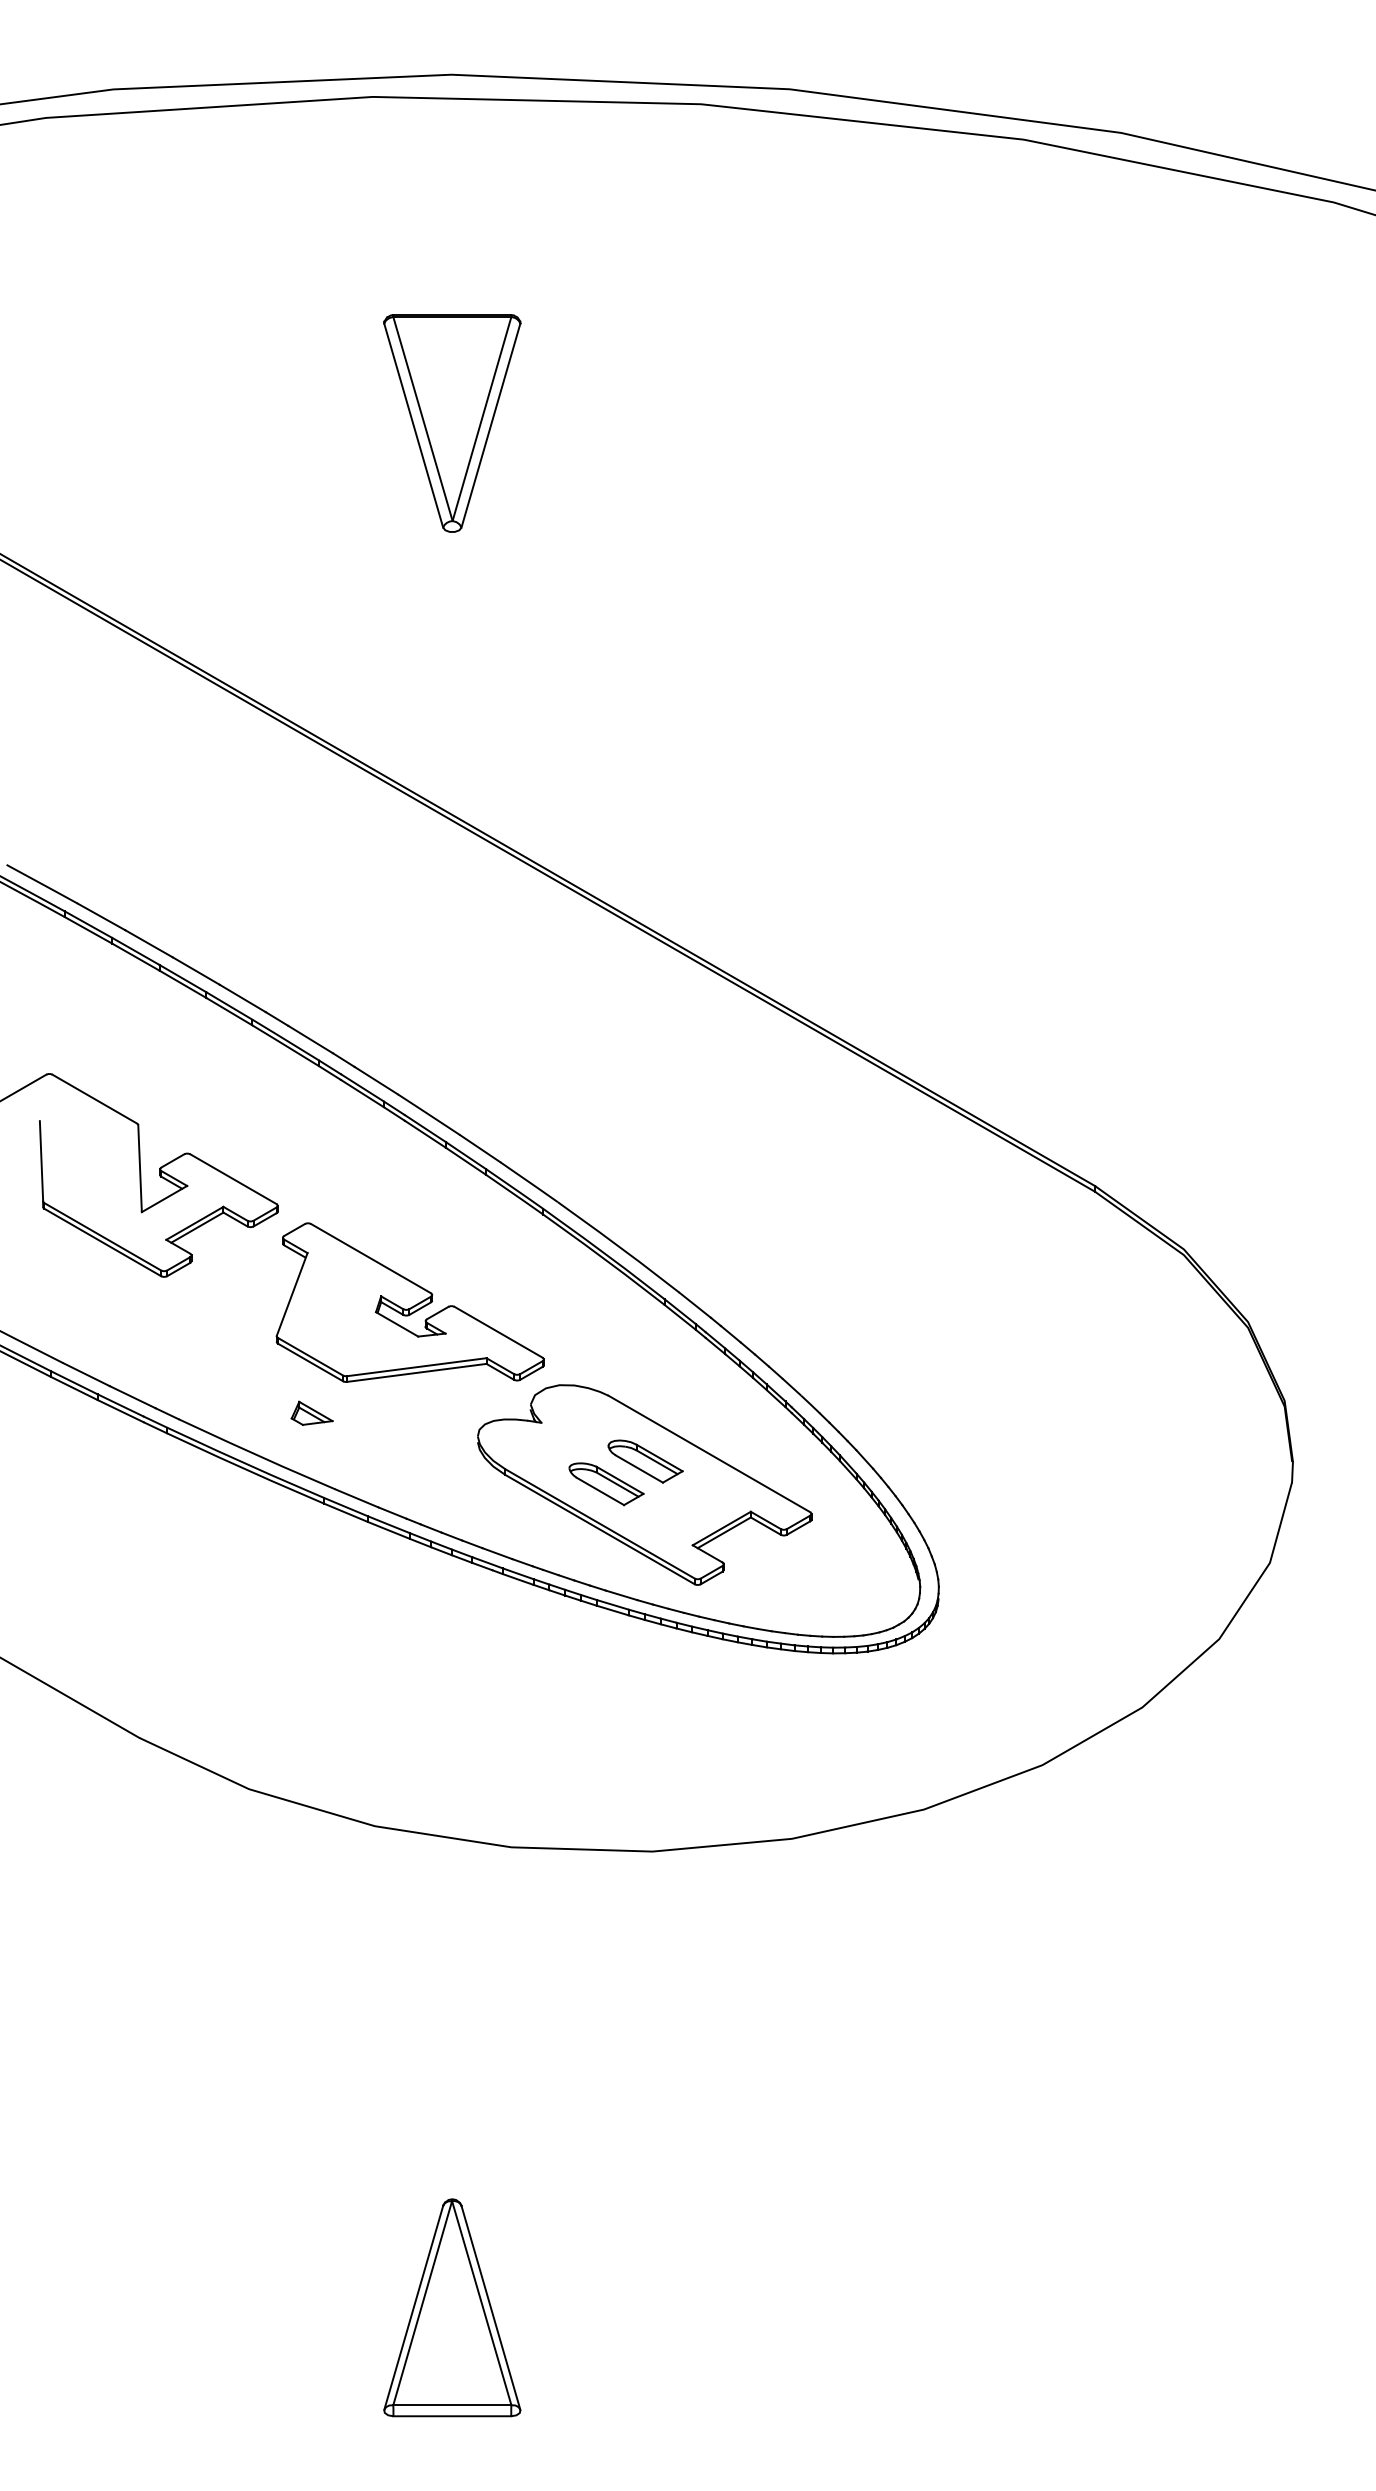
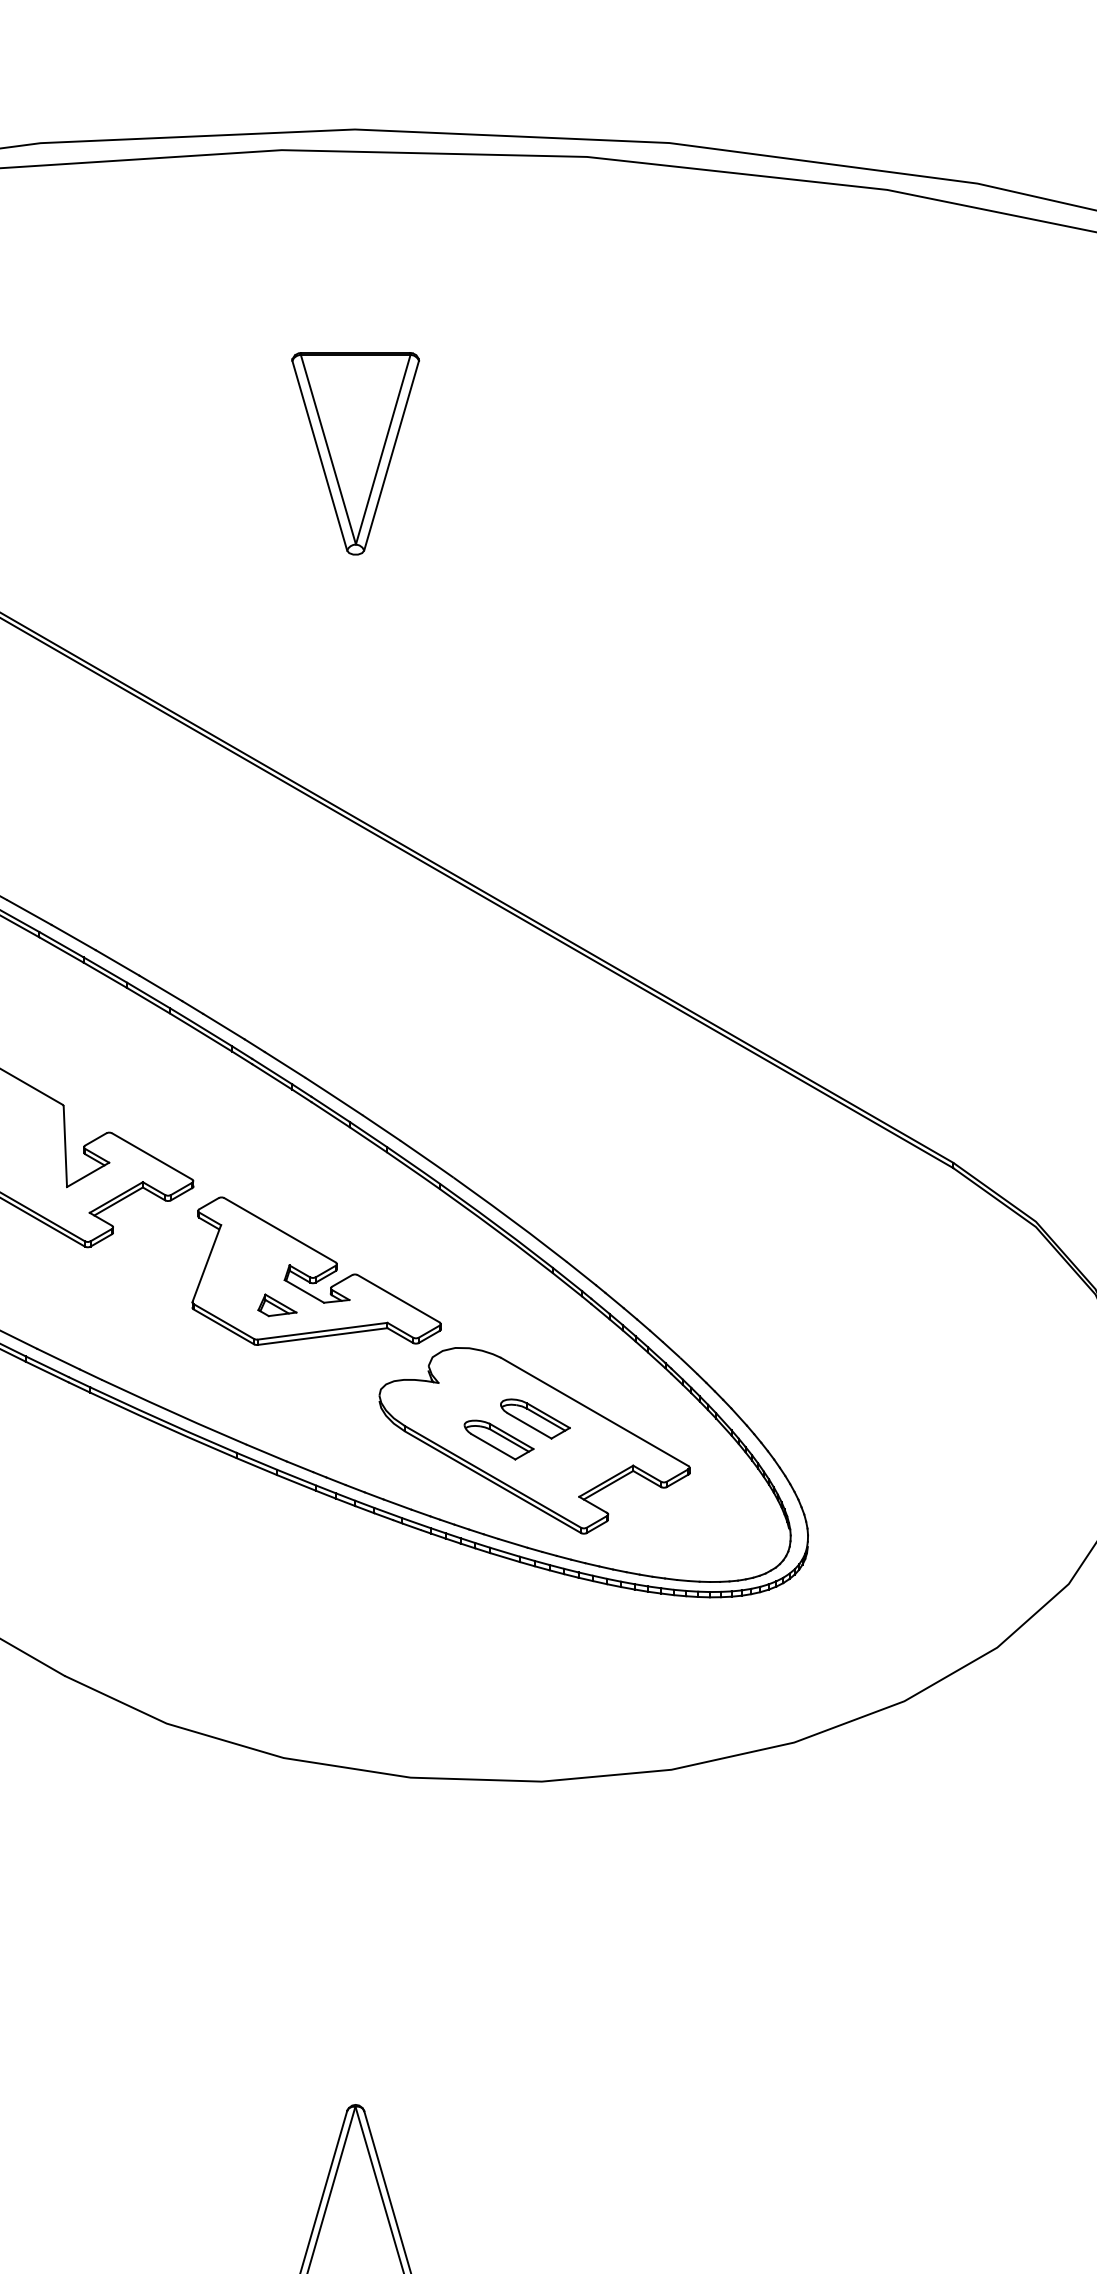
part: (311, 1412) -> (276, 1304), moved

